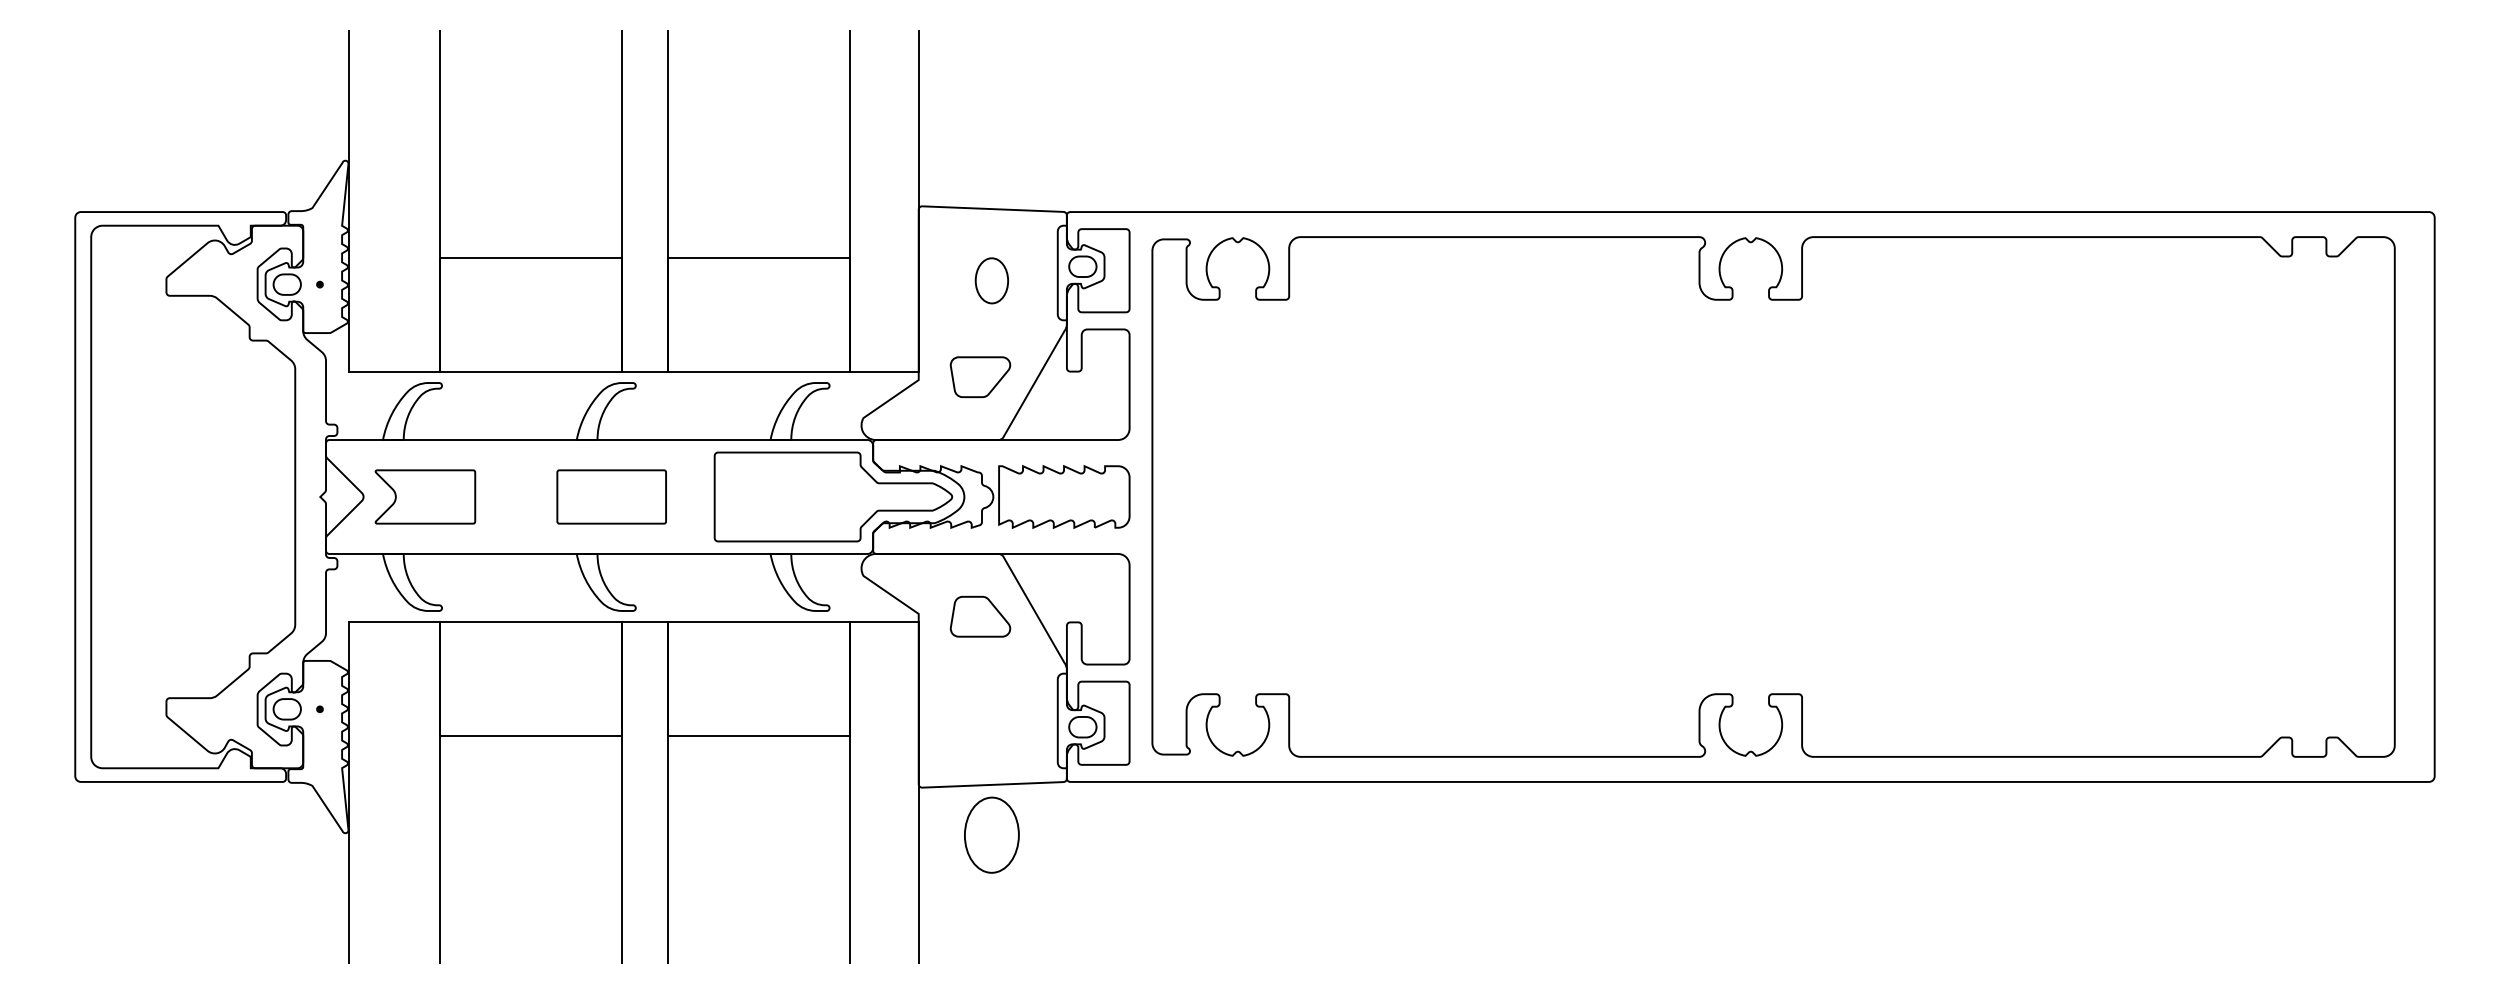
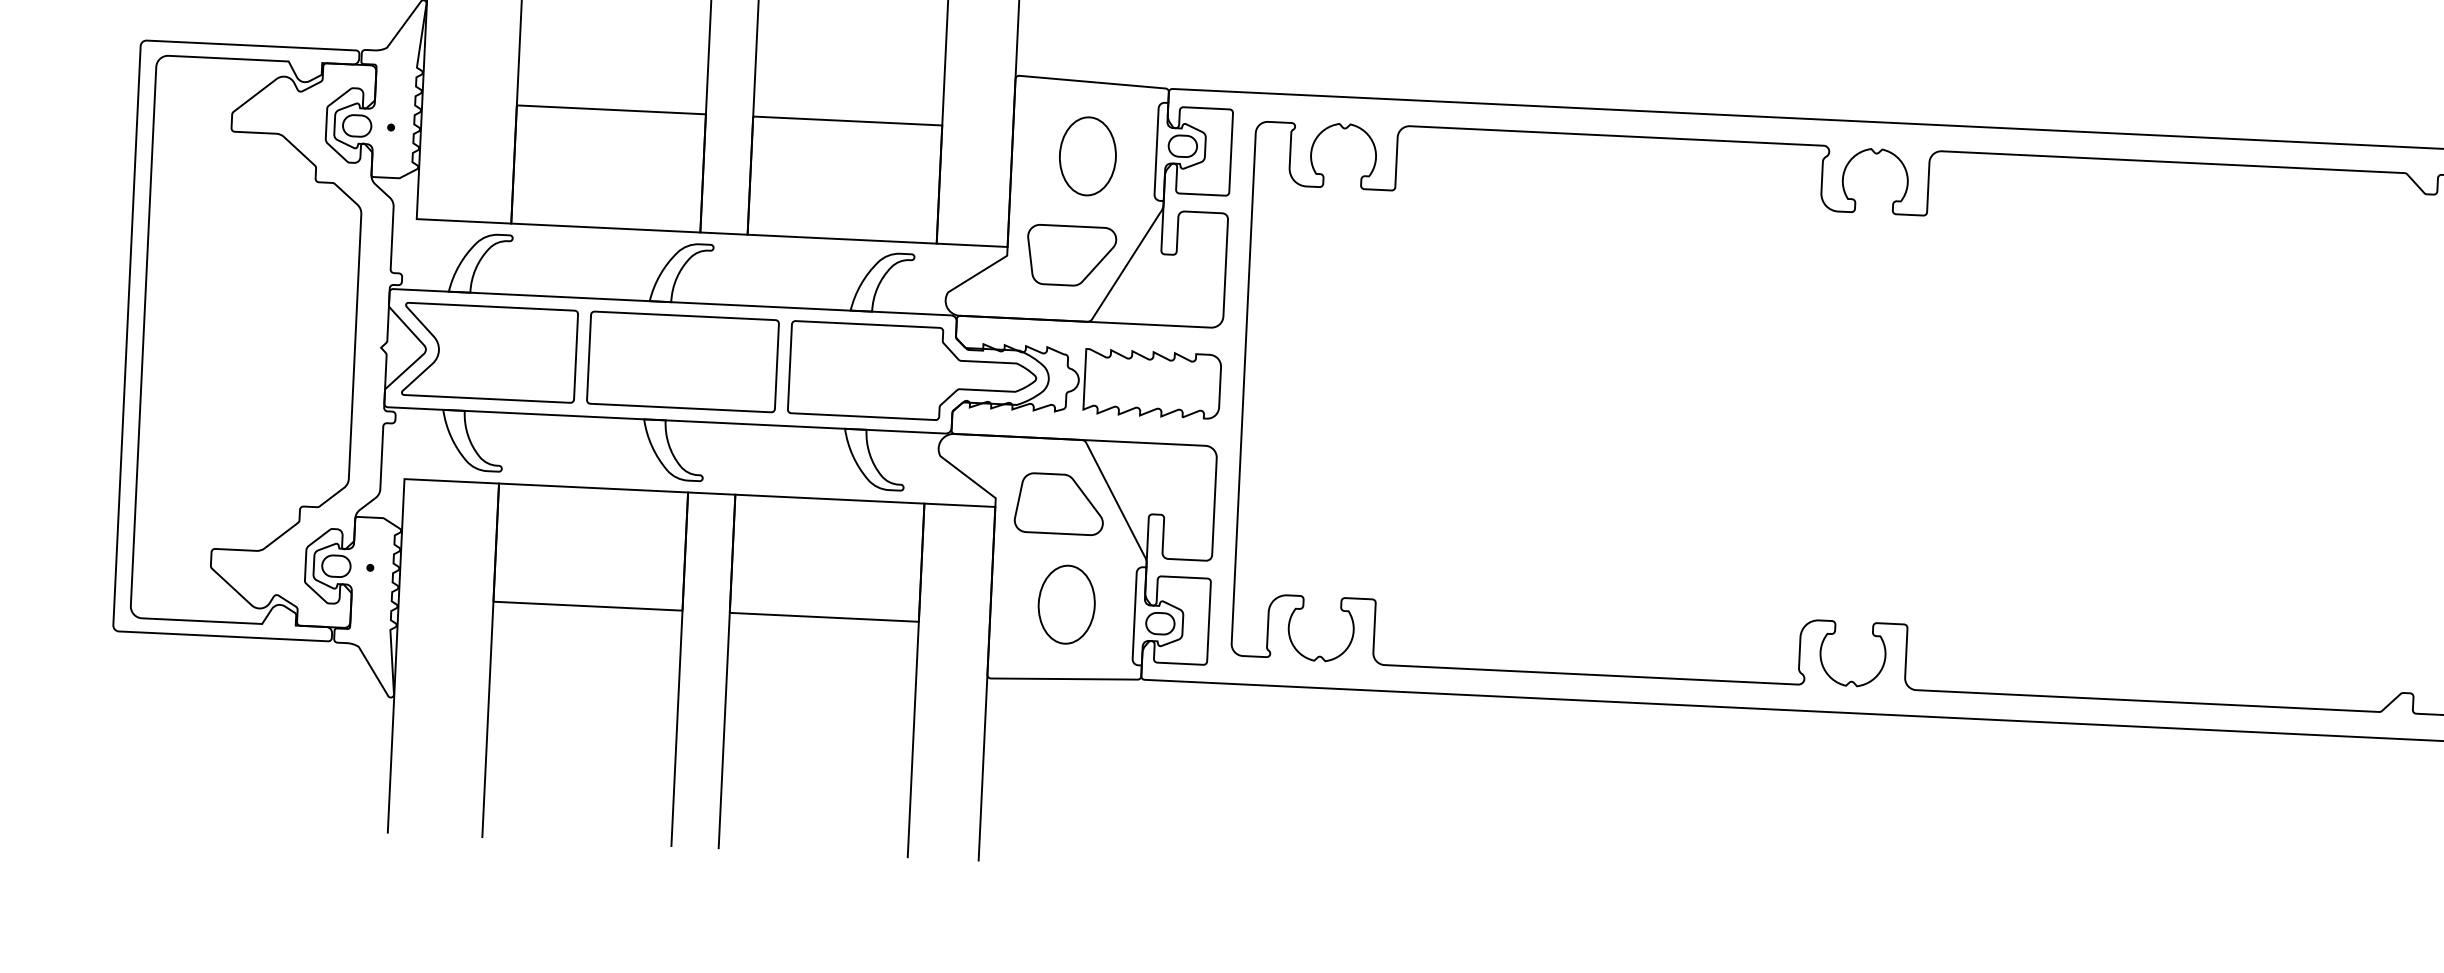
part: (991, 280) -> (1087, 156), size x1.67
part: (980, 376) -> (1071, 255), size x1.43
part: (425, 496) -> (490, 352), size x1.67
part: (611, 496) -> (682, 361), size x1.67
part: (980, 616) -> (1059, 503), size x1.43
part: (991, 834) -> (1066, 603), moved

